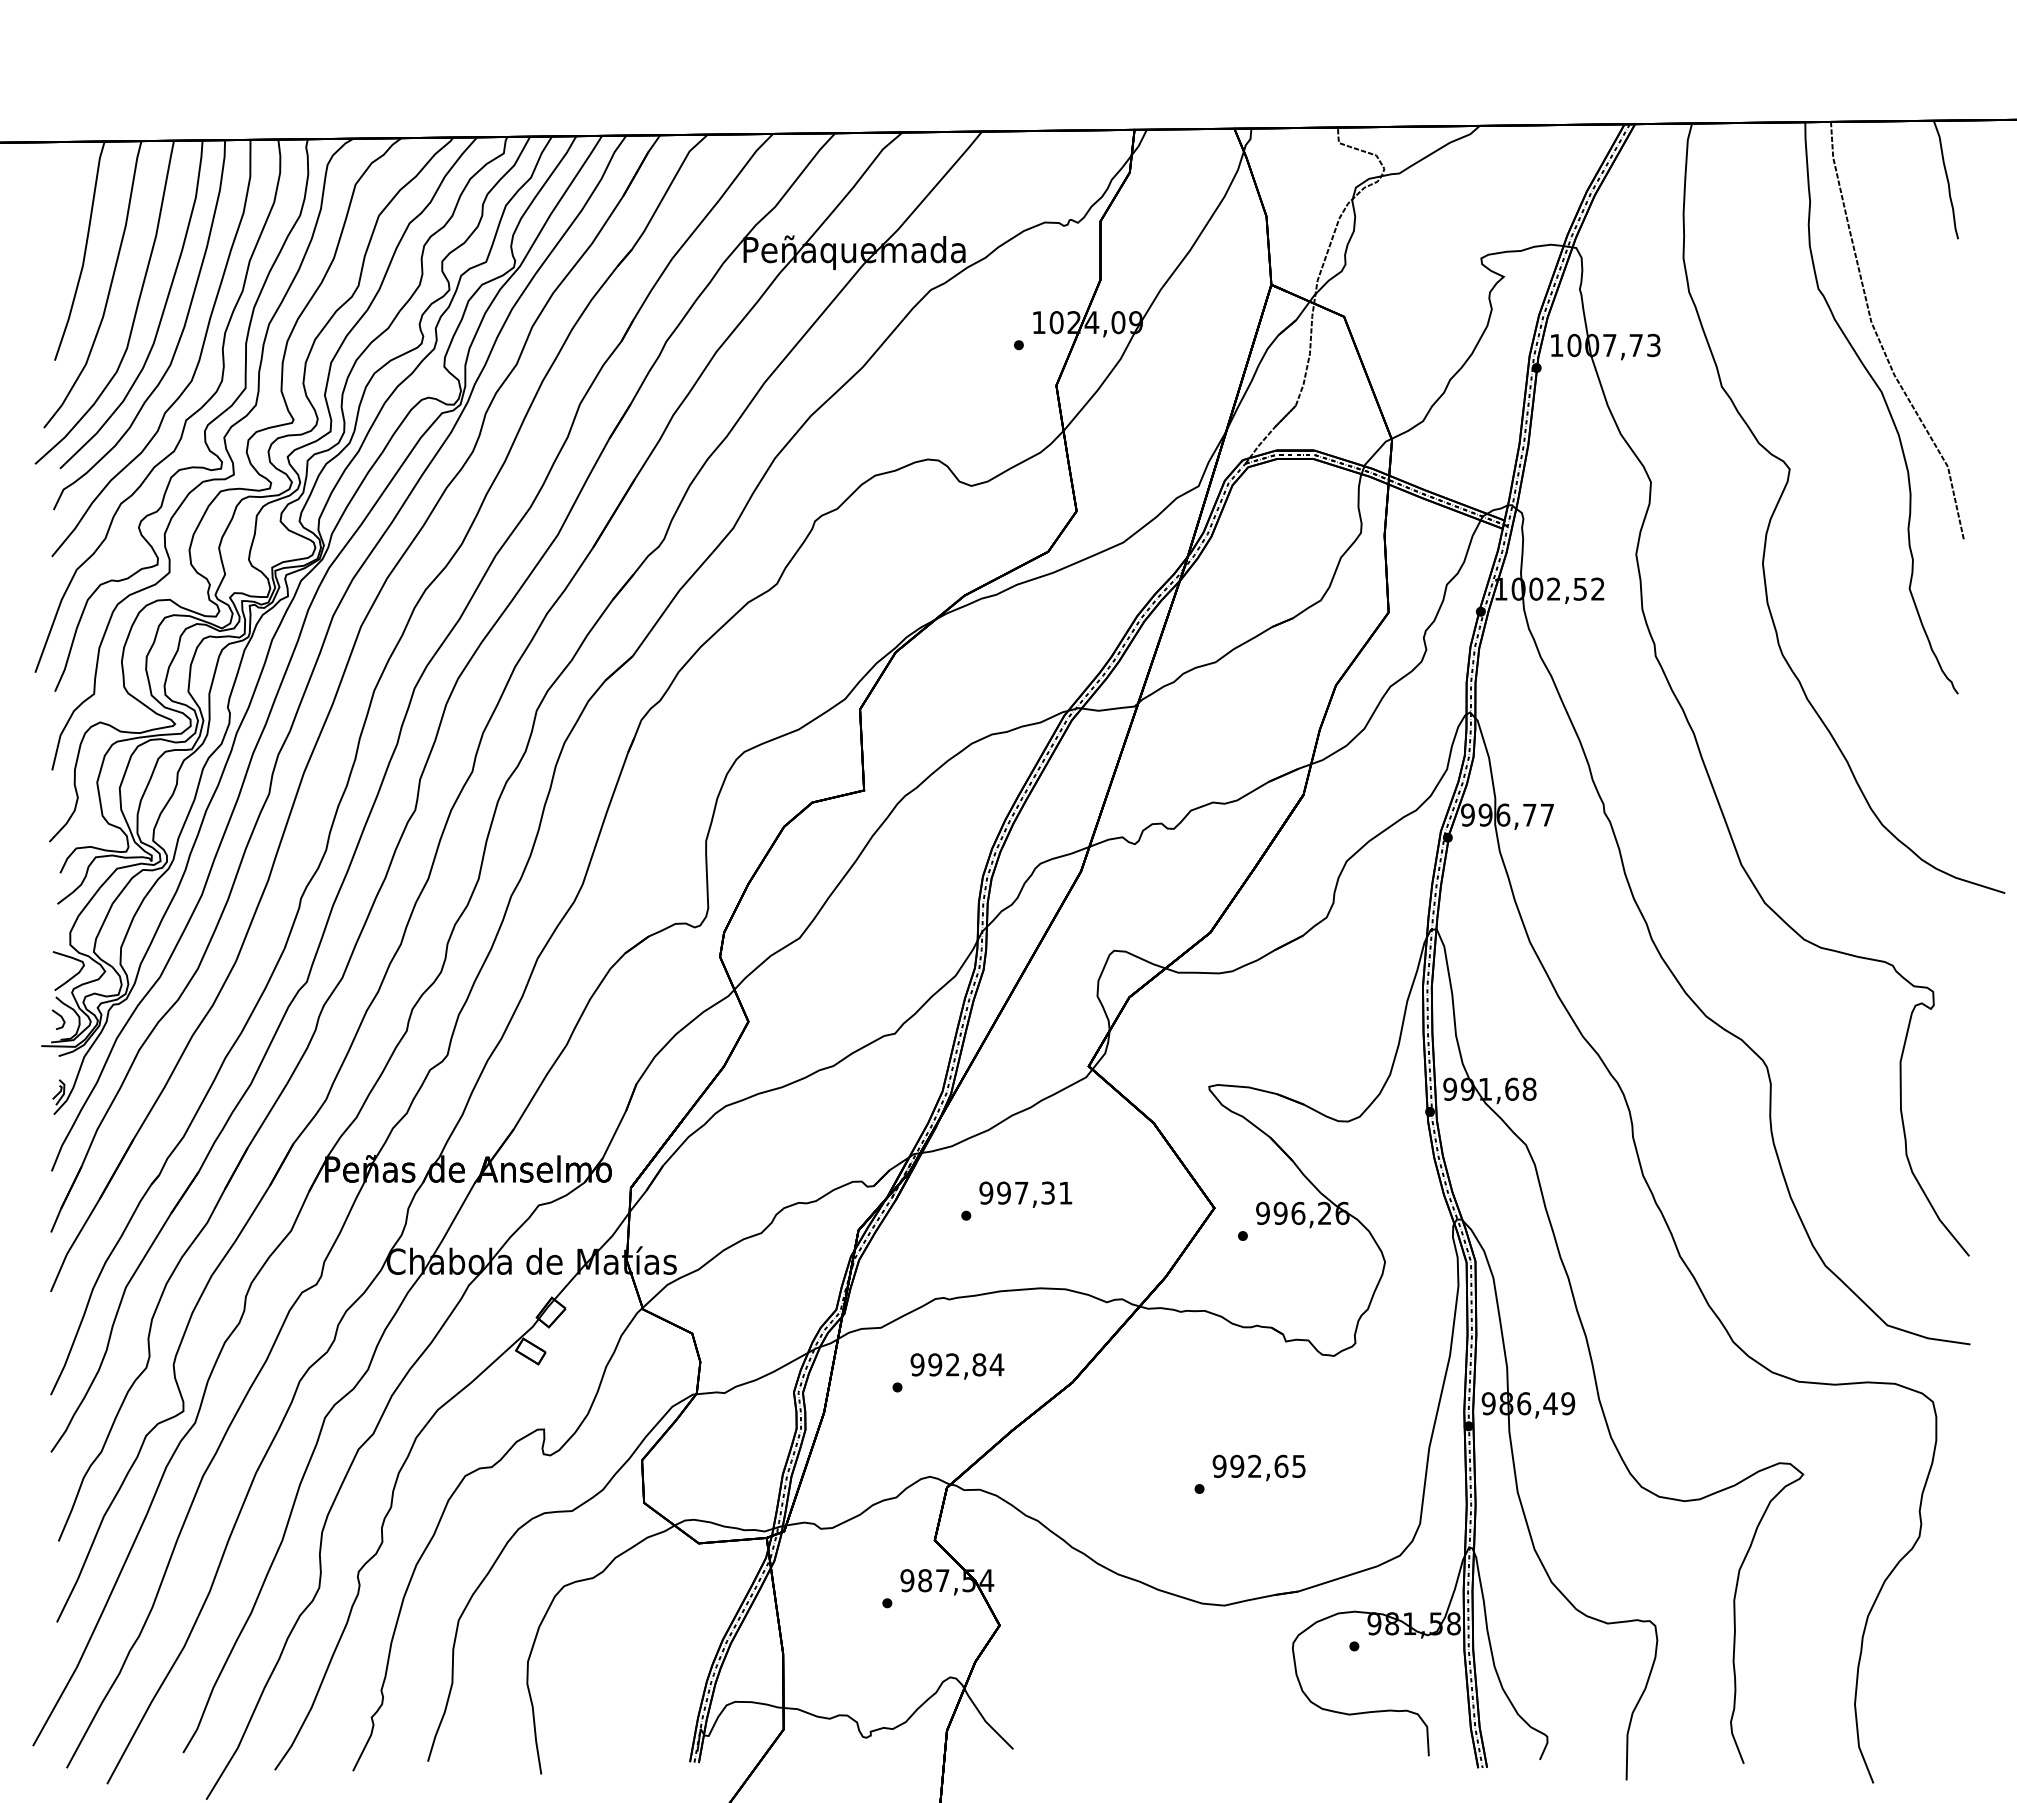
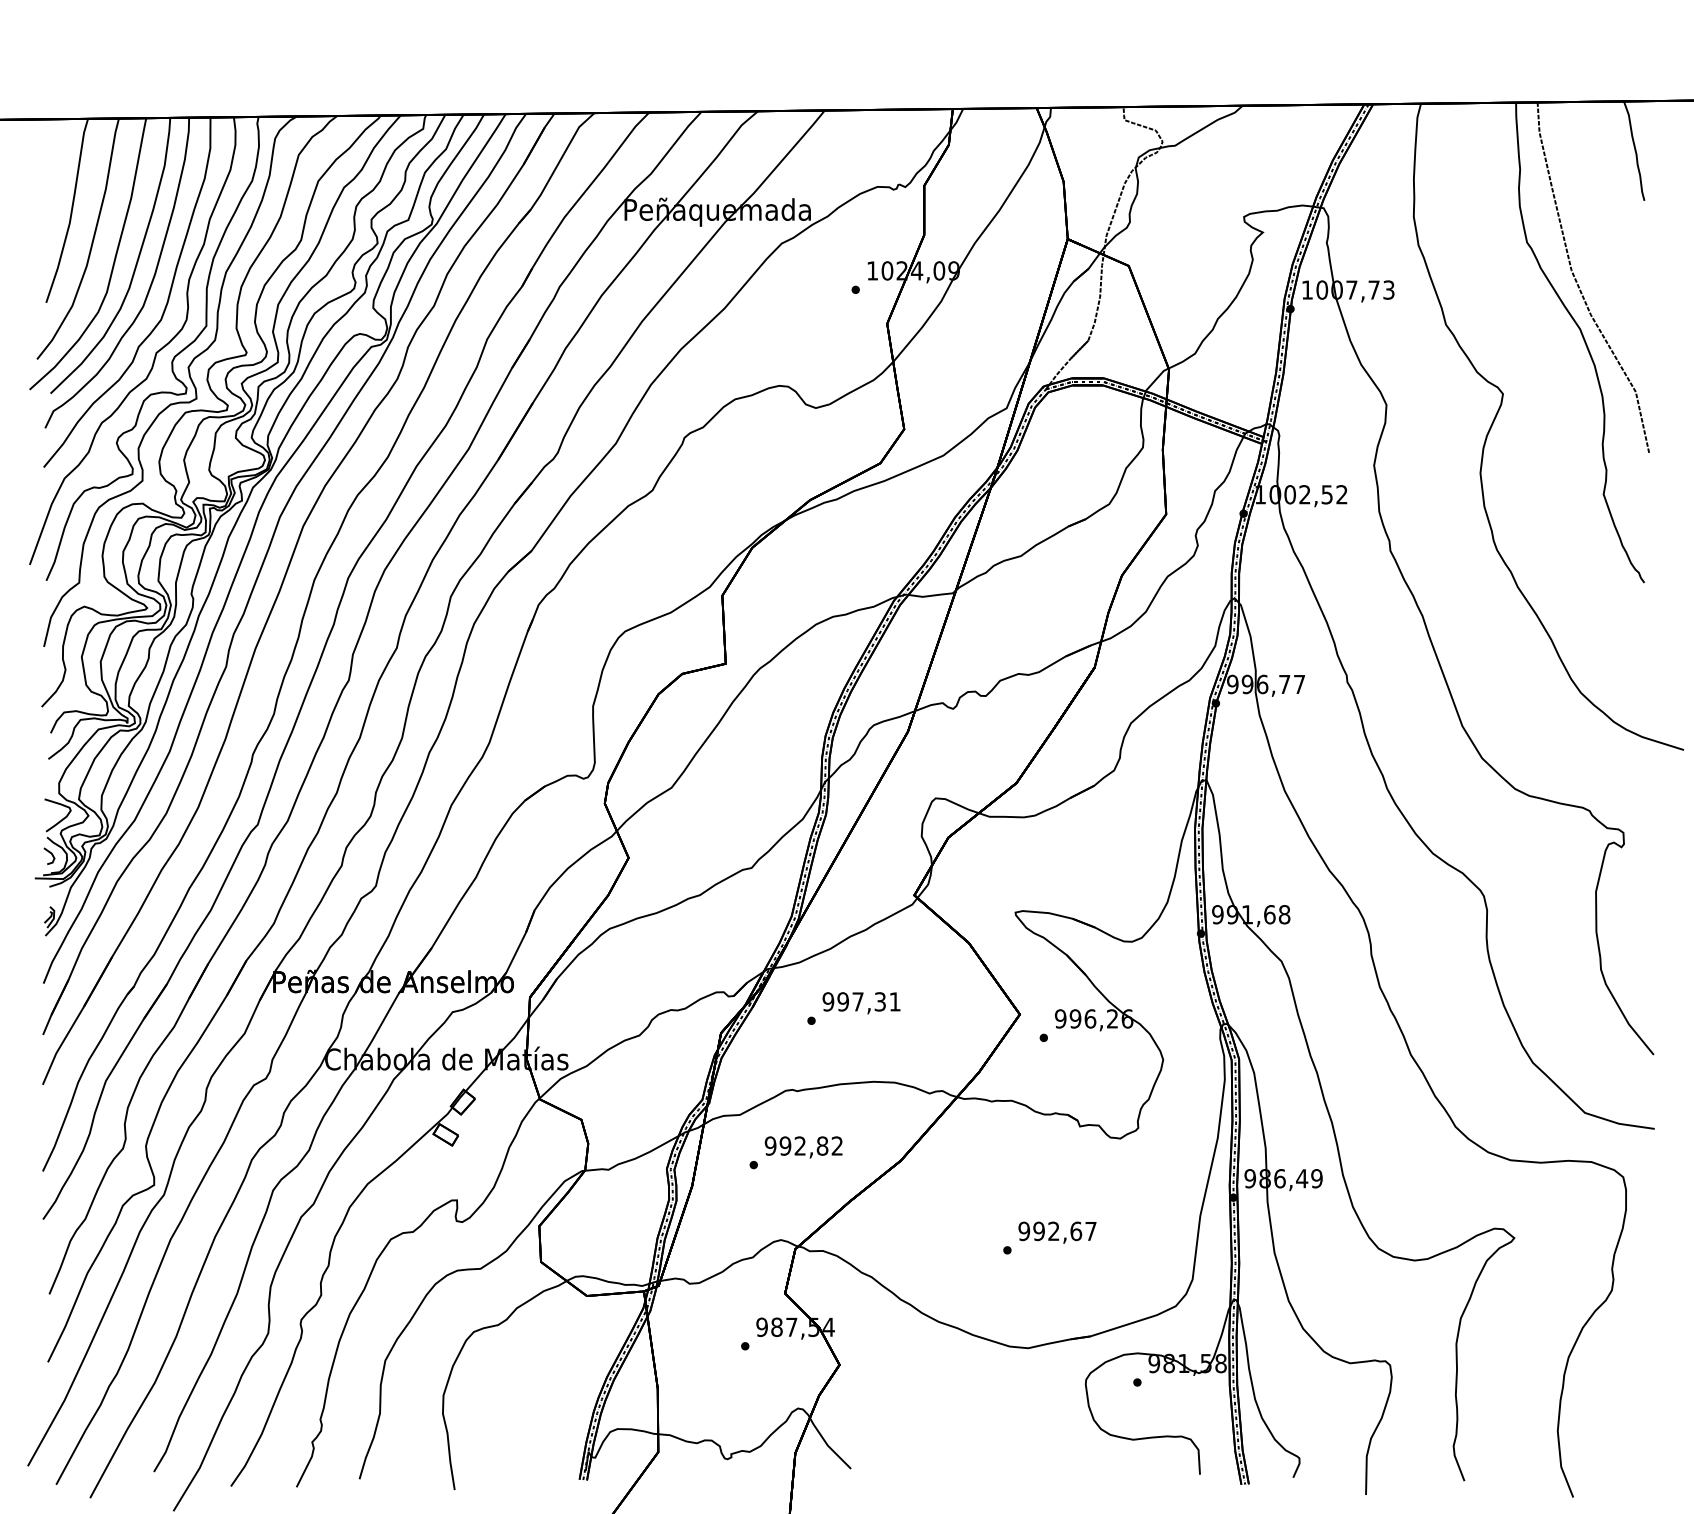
text: (996, 1364) -> (836, 1145), 992,84 -> 992,82
text: (1298, 1466) -> (1090, 1231), 992,65 -> 992,67

